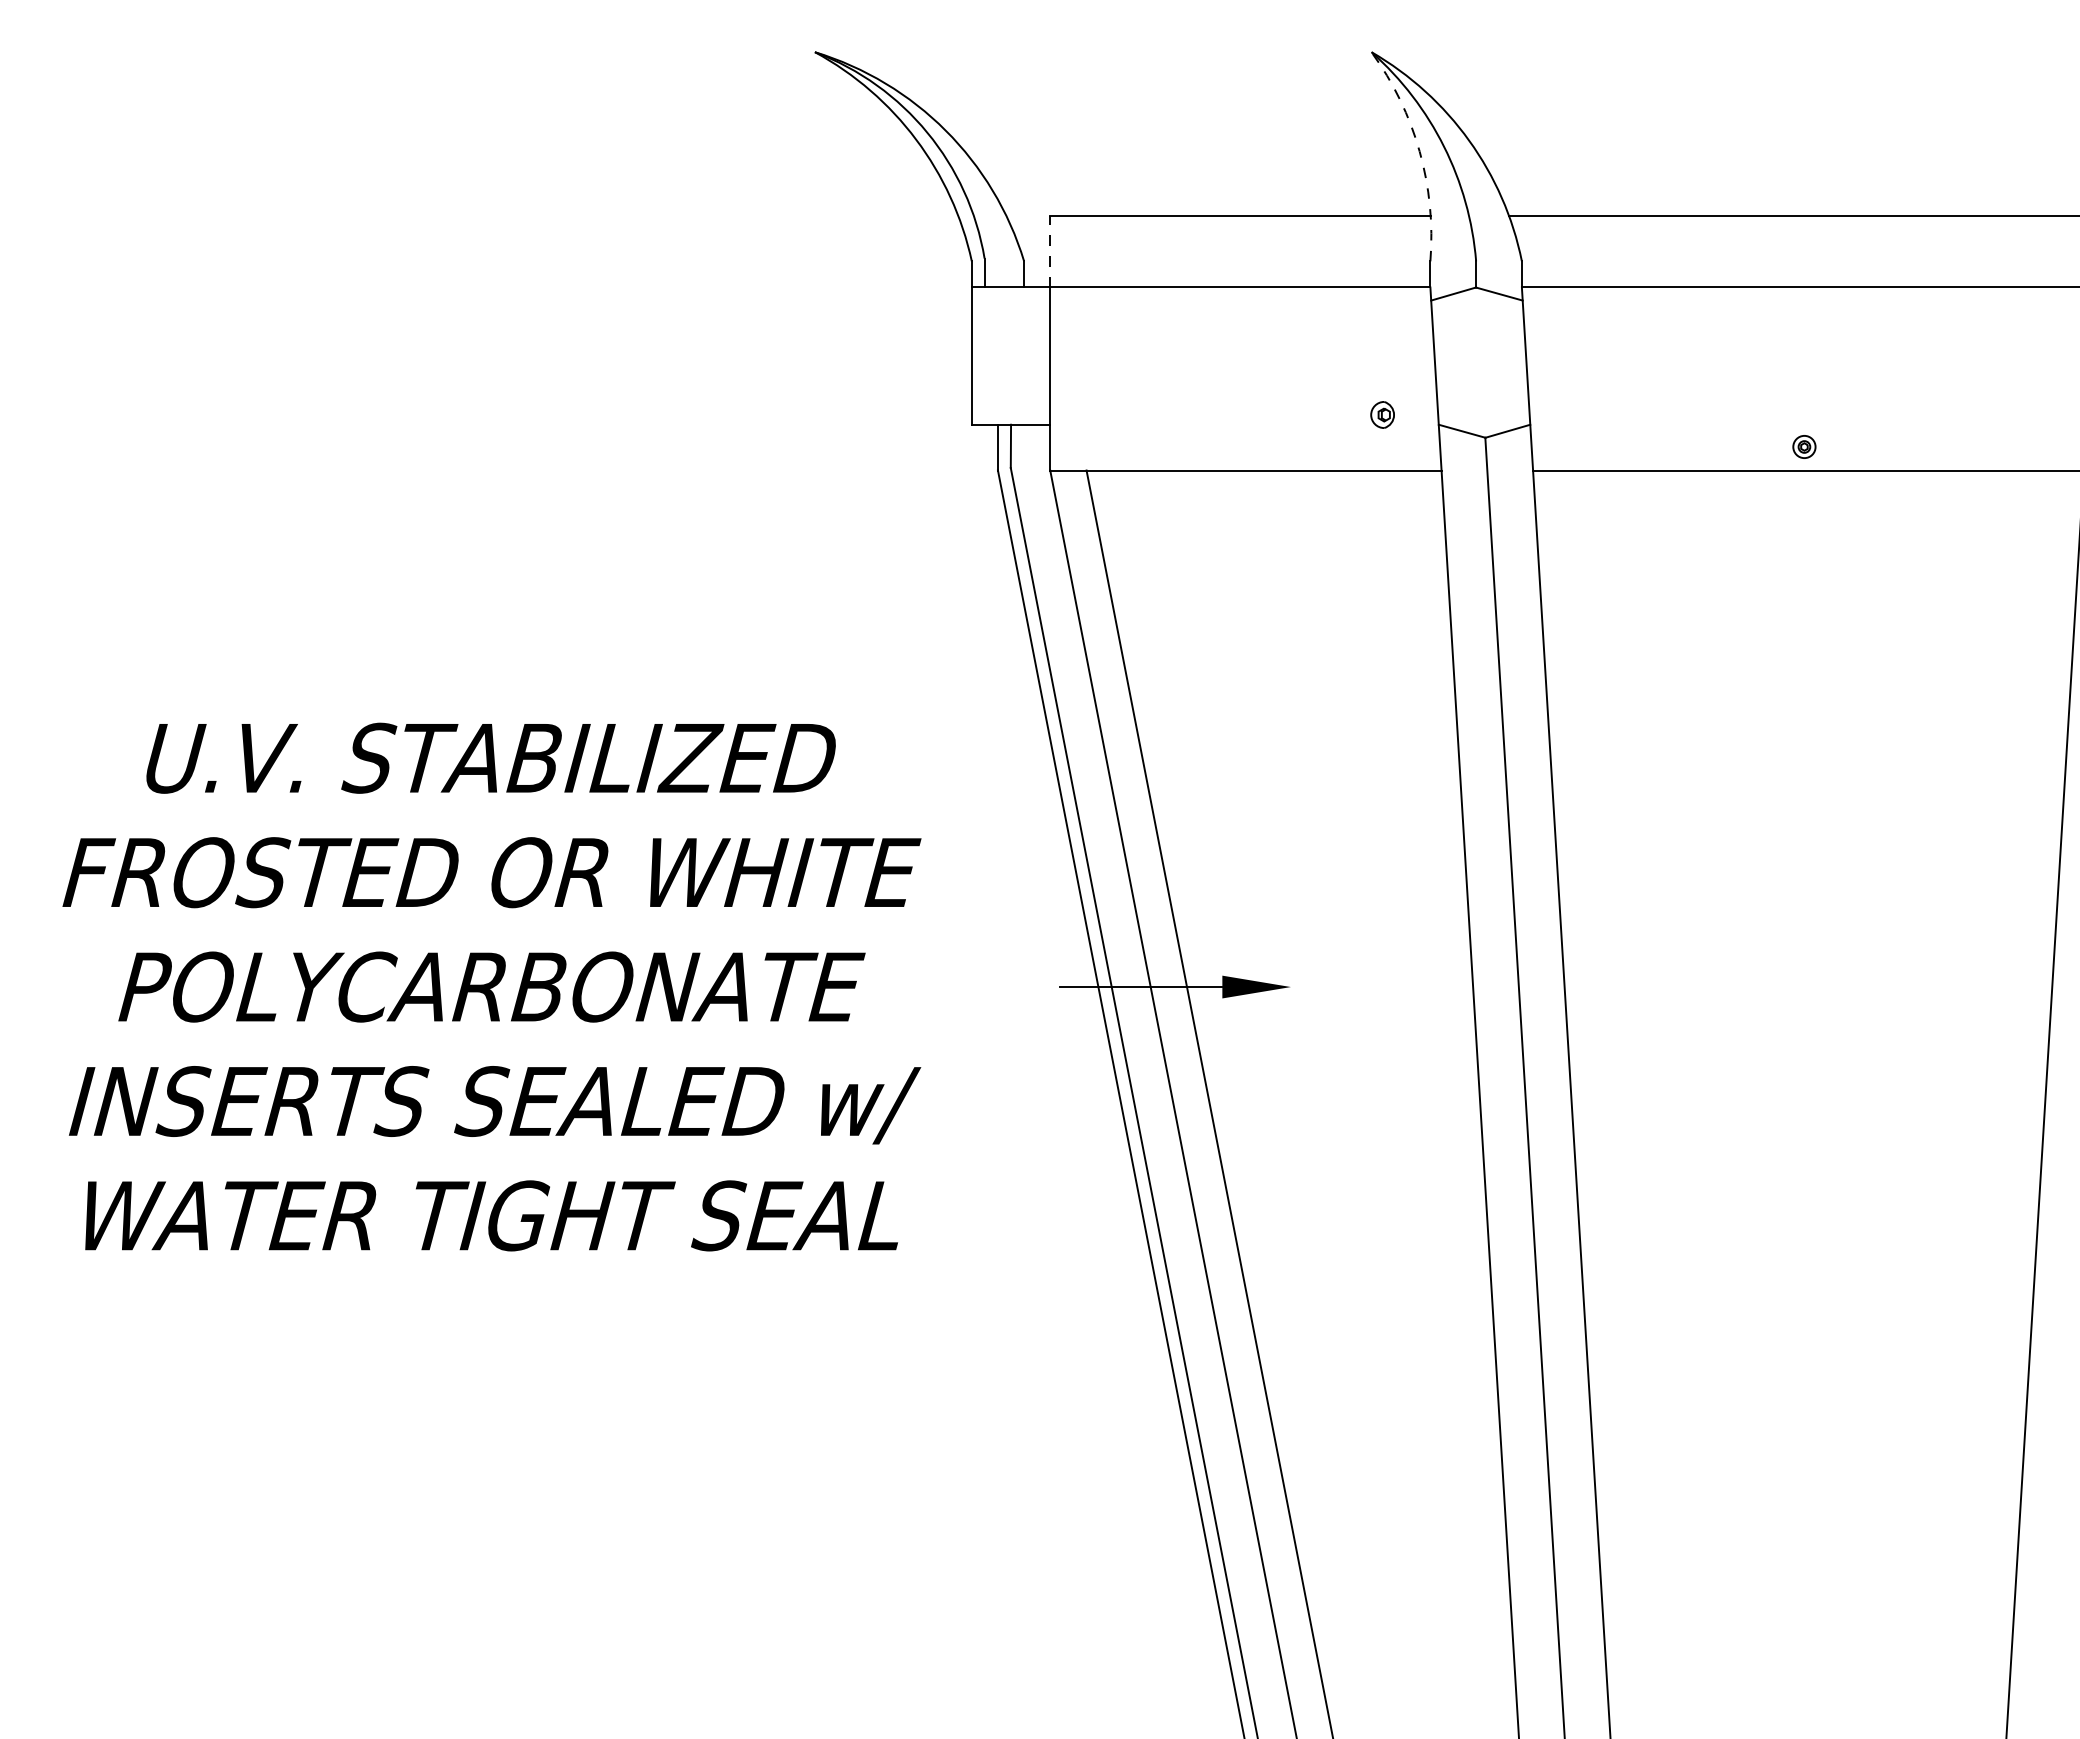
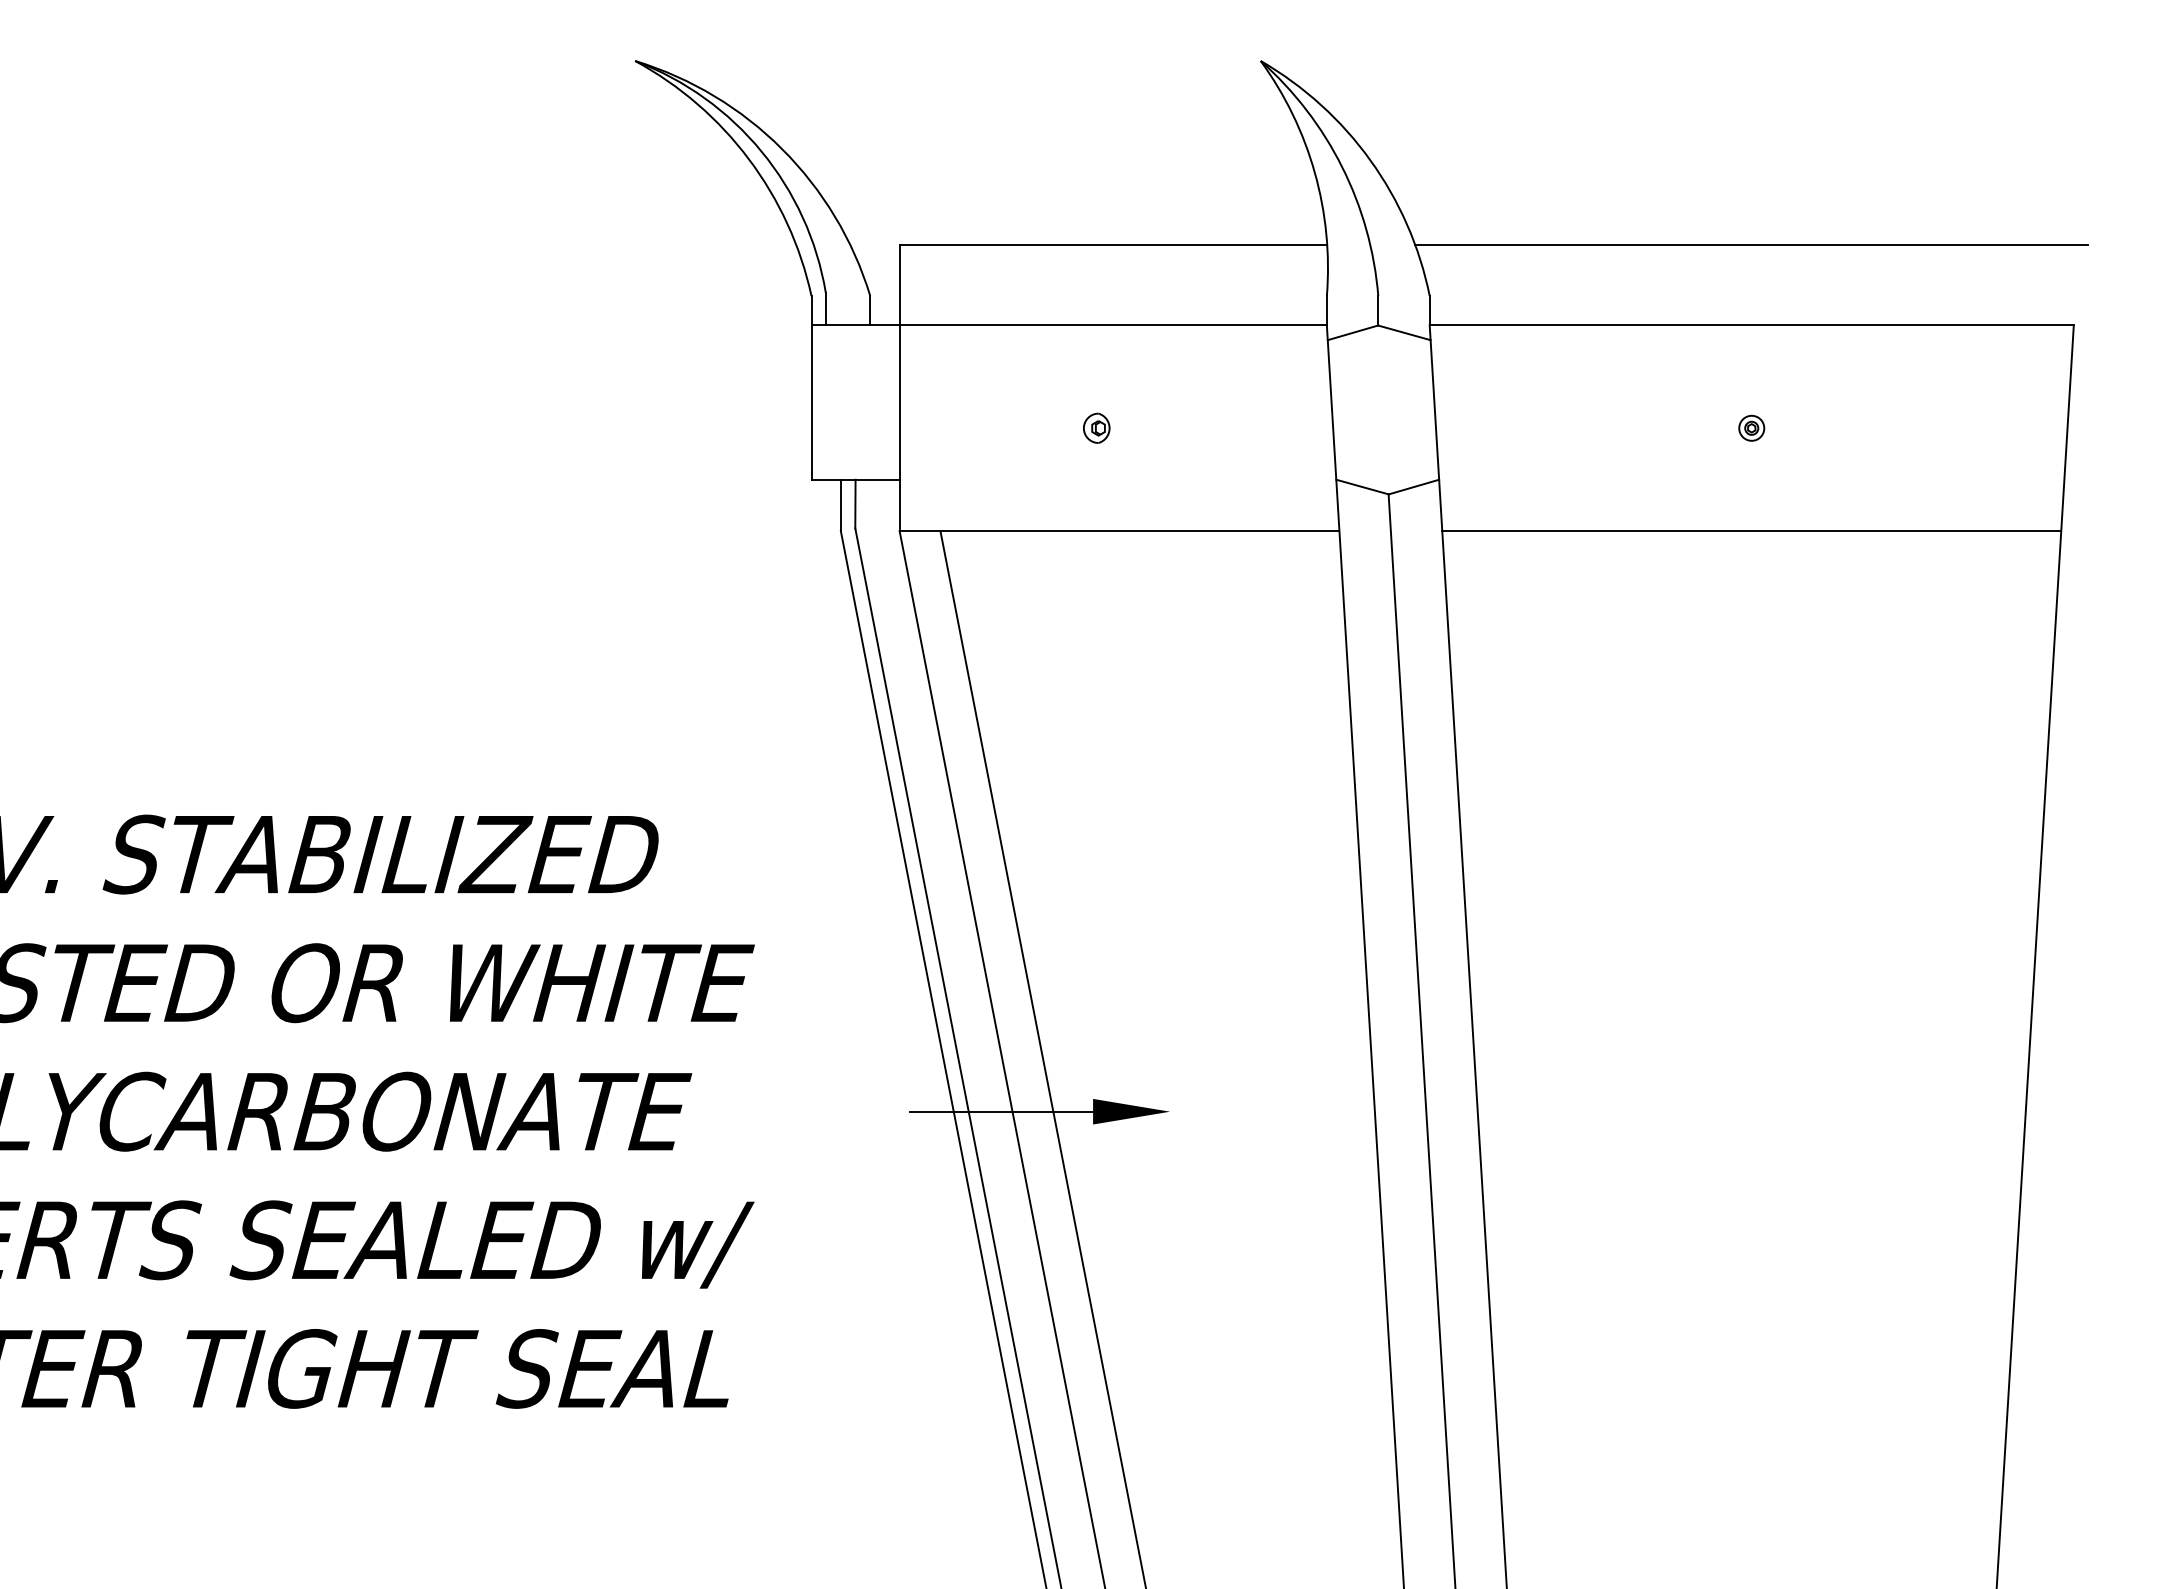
arc: (1419, 151) -> (1314, 172), dashed -> solid
line: (1050, 251) -> (899, 285), dashed -> solid
part: (1382, 414) -> (1096, 427), moved
part: (1804, 446) -> (1751, 427), moved

